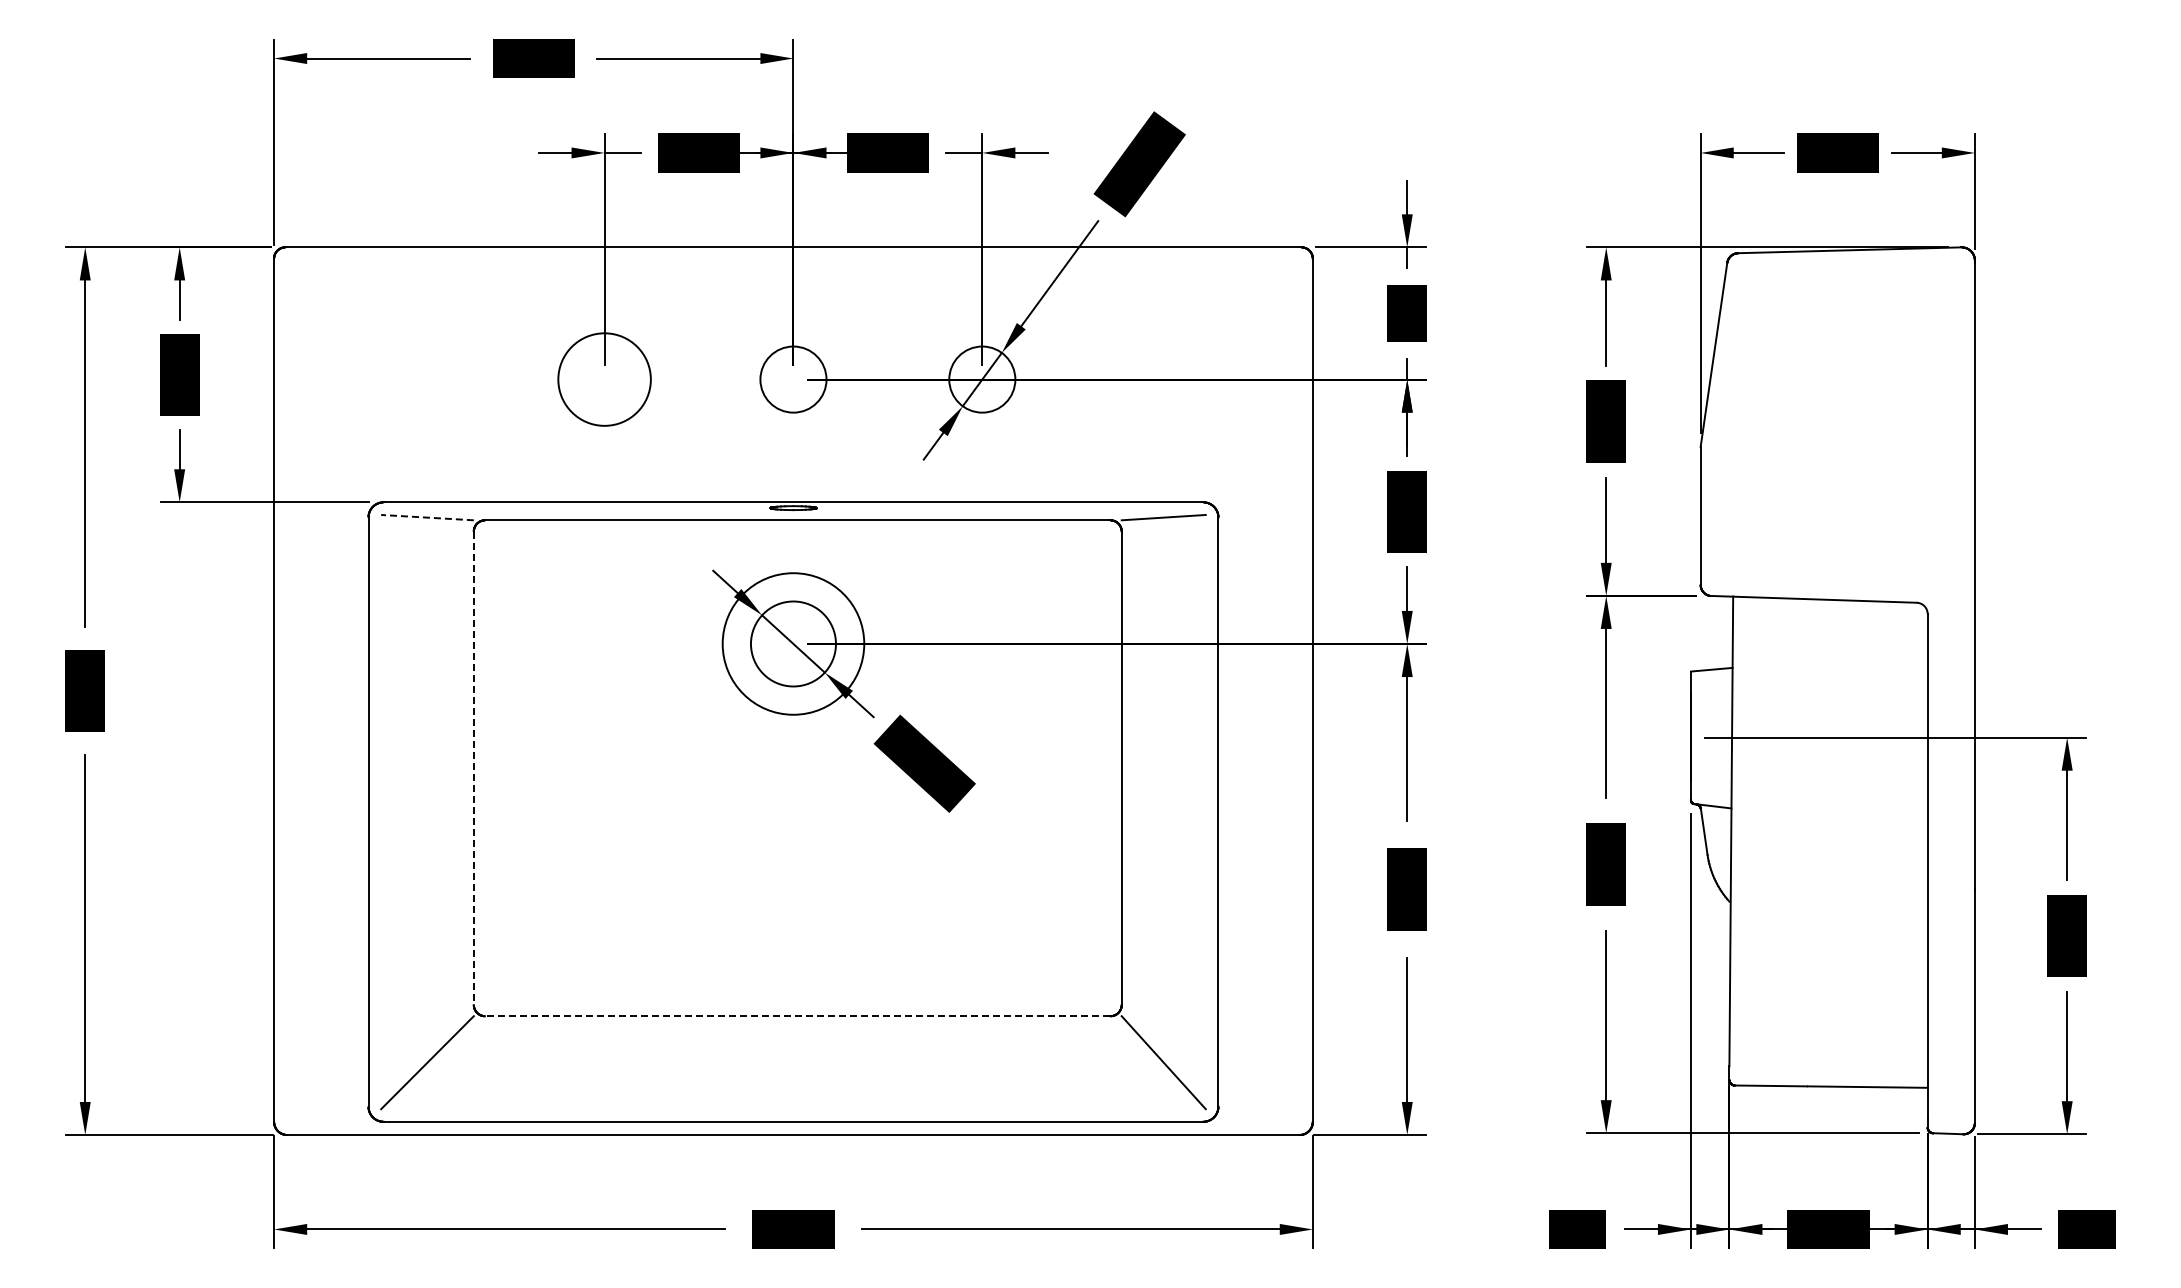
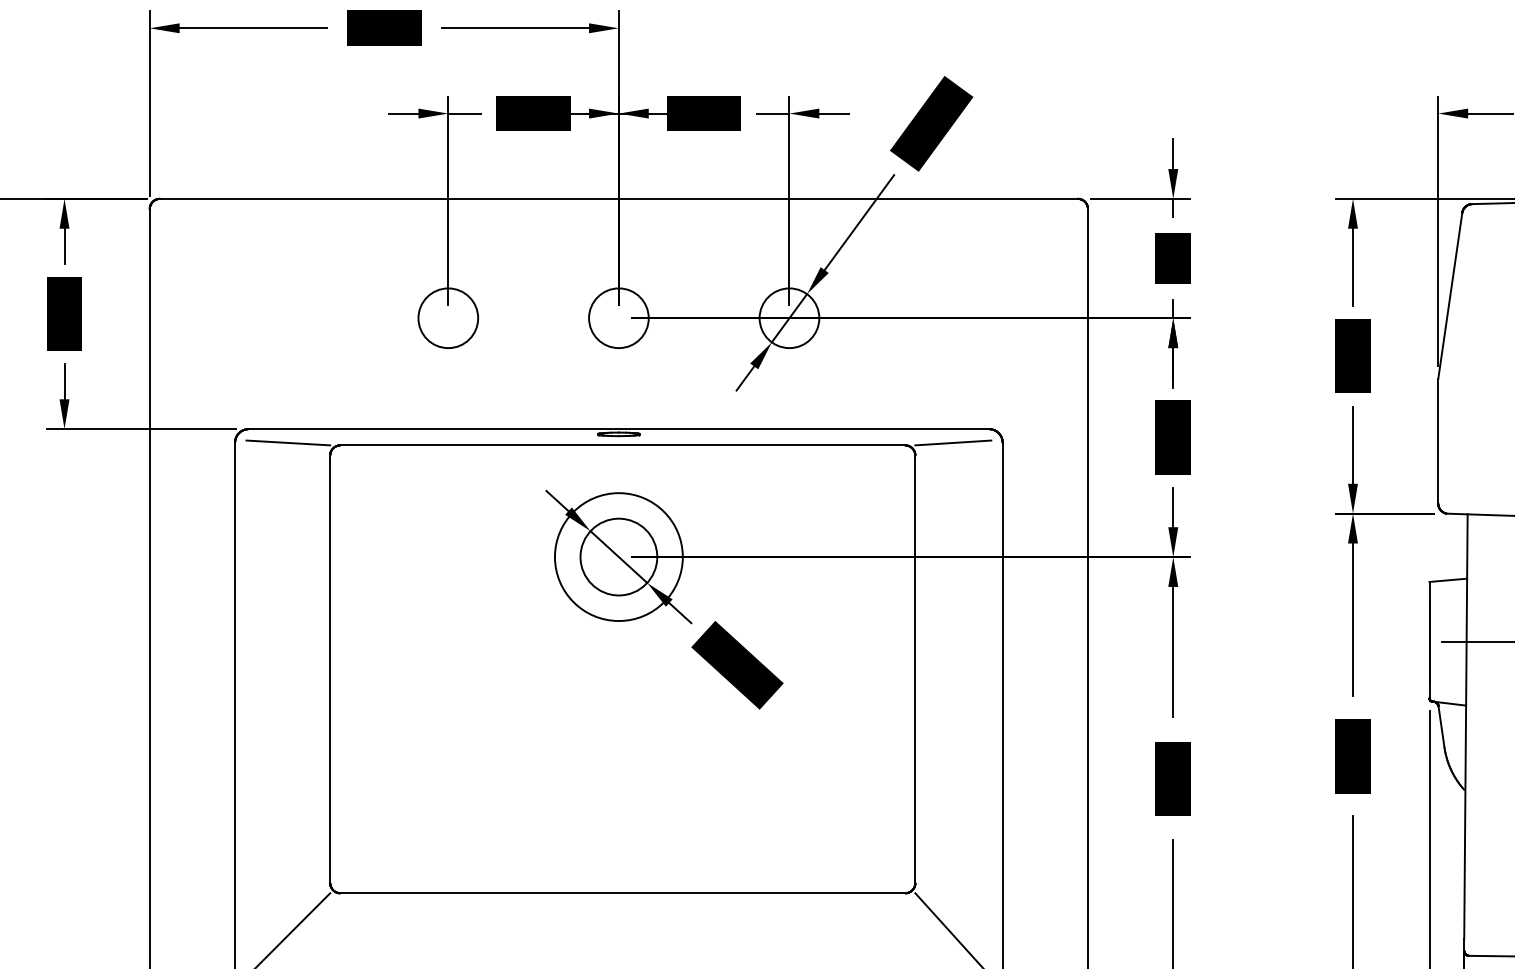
circle: (604, 379) -> (448, 318), size x0.71
line: (427, 517) -> (288, 442), dashed -> solid
line: (473, 768) -> (329, 669), dashed -> solid
line: (797, 1016) -> (622, 893), dashed -> solid

